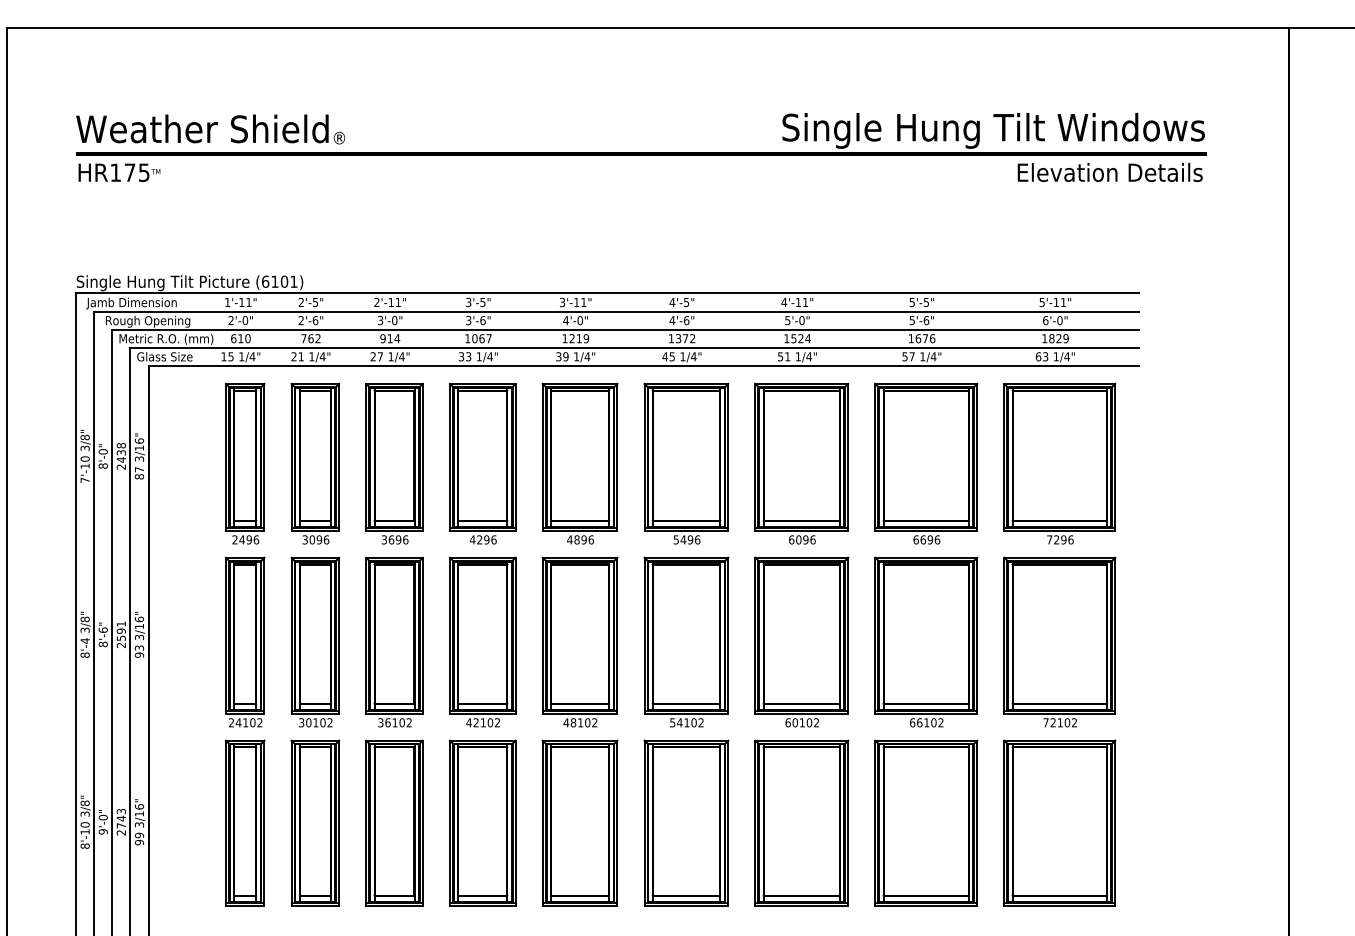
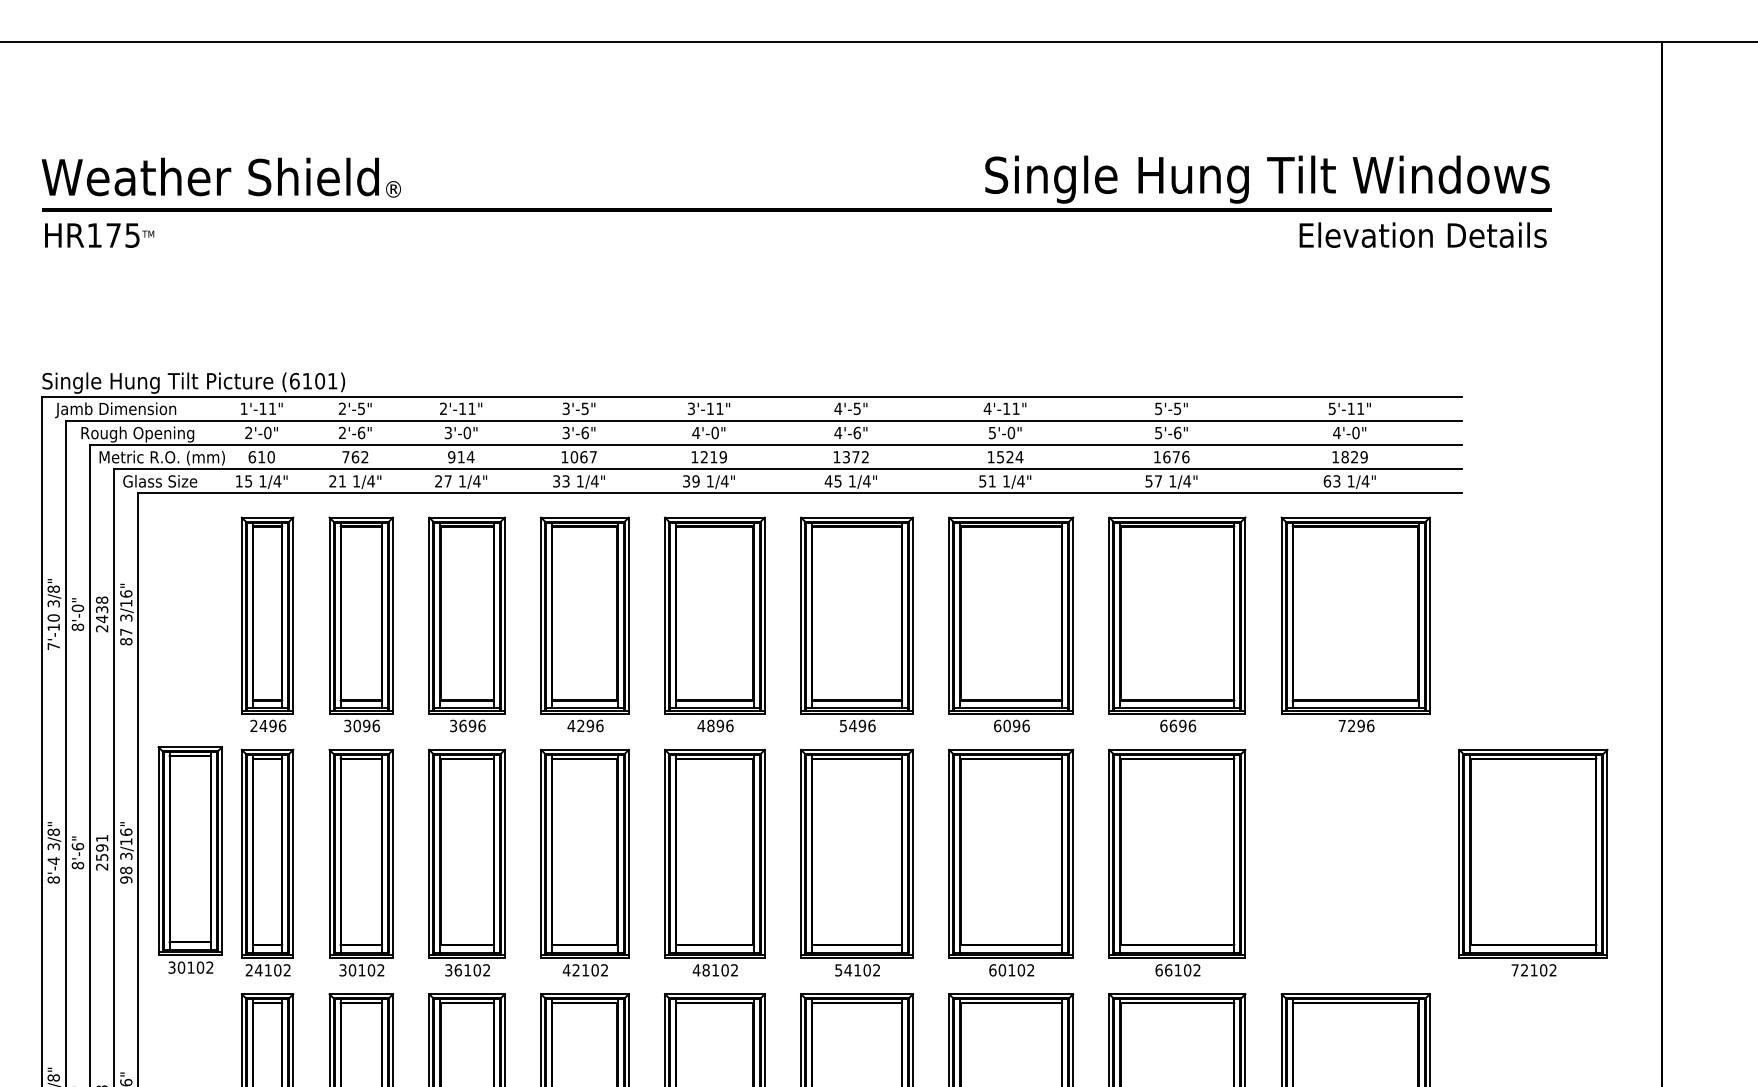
text: (1045, 320) -> (1336, 432), 6'-0" -> 4'-0"
part: (187, 639) -> (190, 859), added
part: (1059, 641) -> (1533, 861), moved
text: (139, 647) -> (126, 869), 93 -> 98

